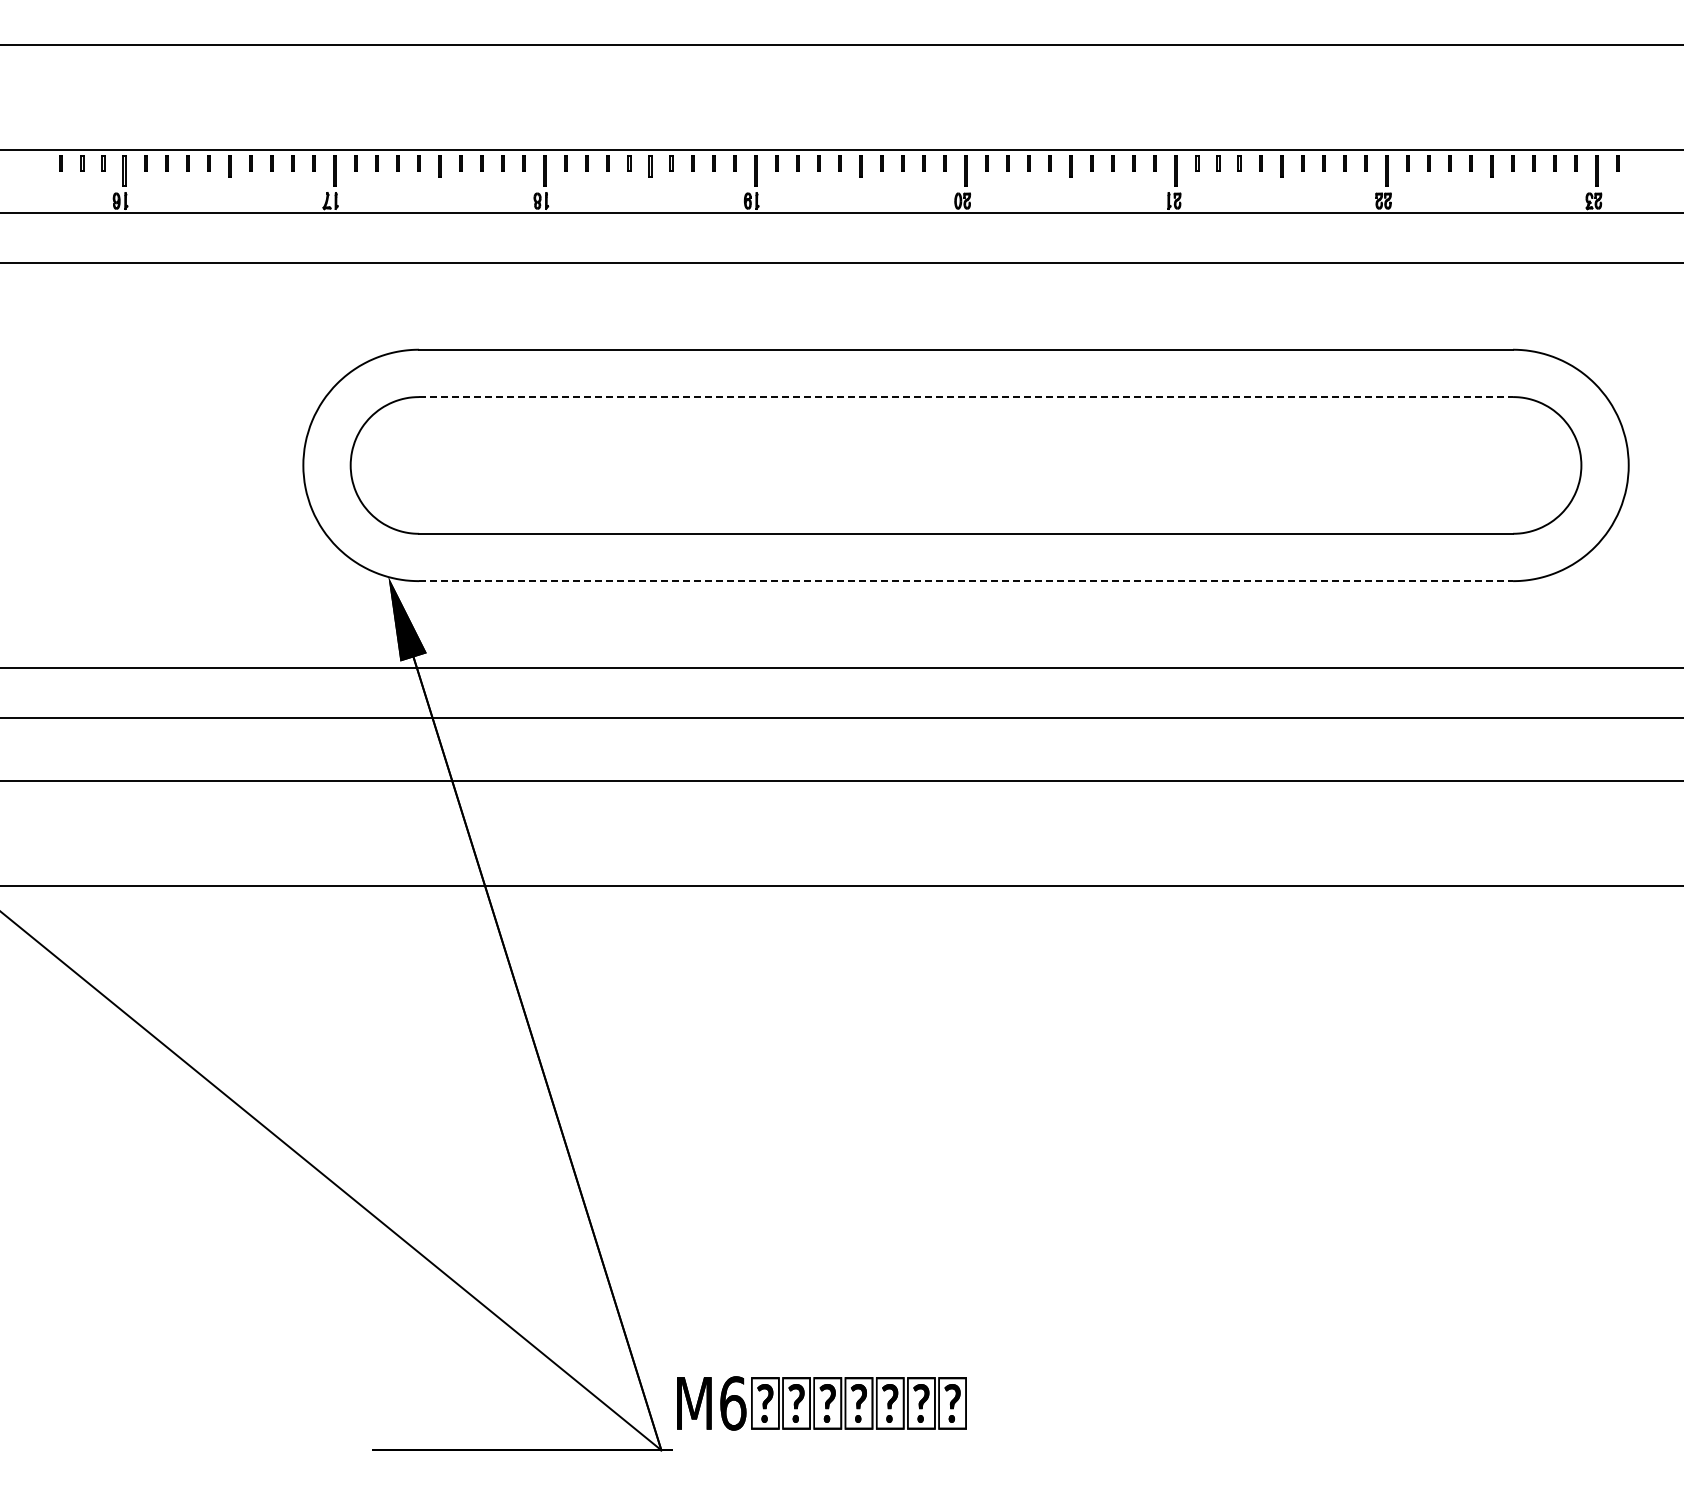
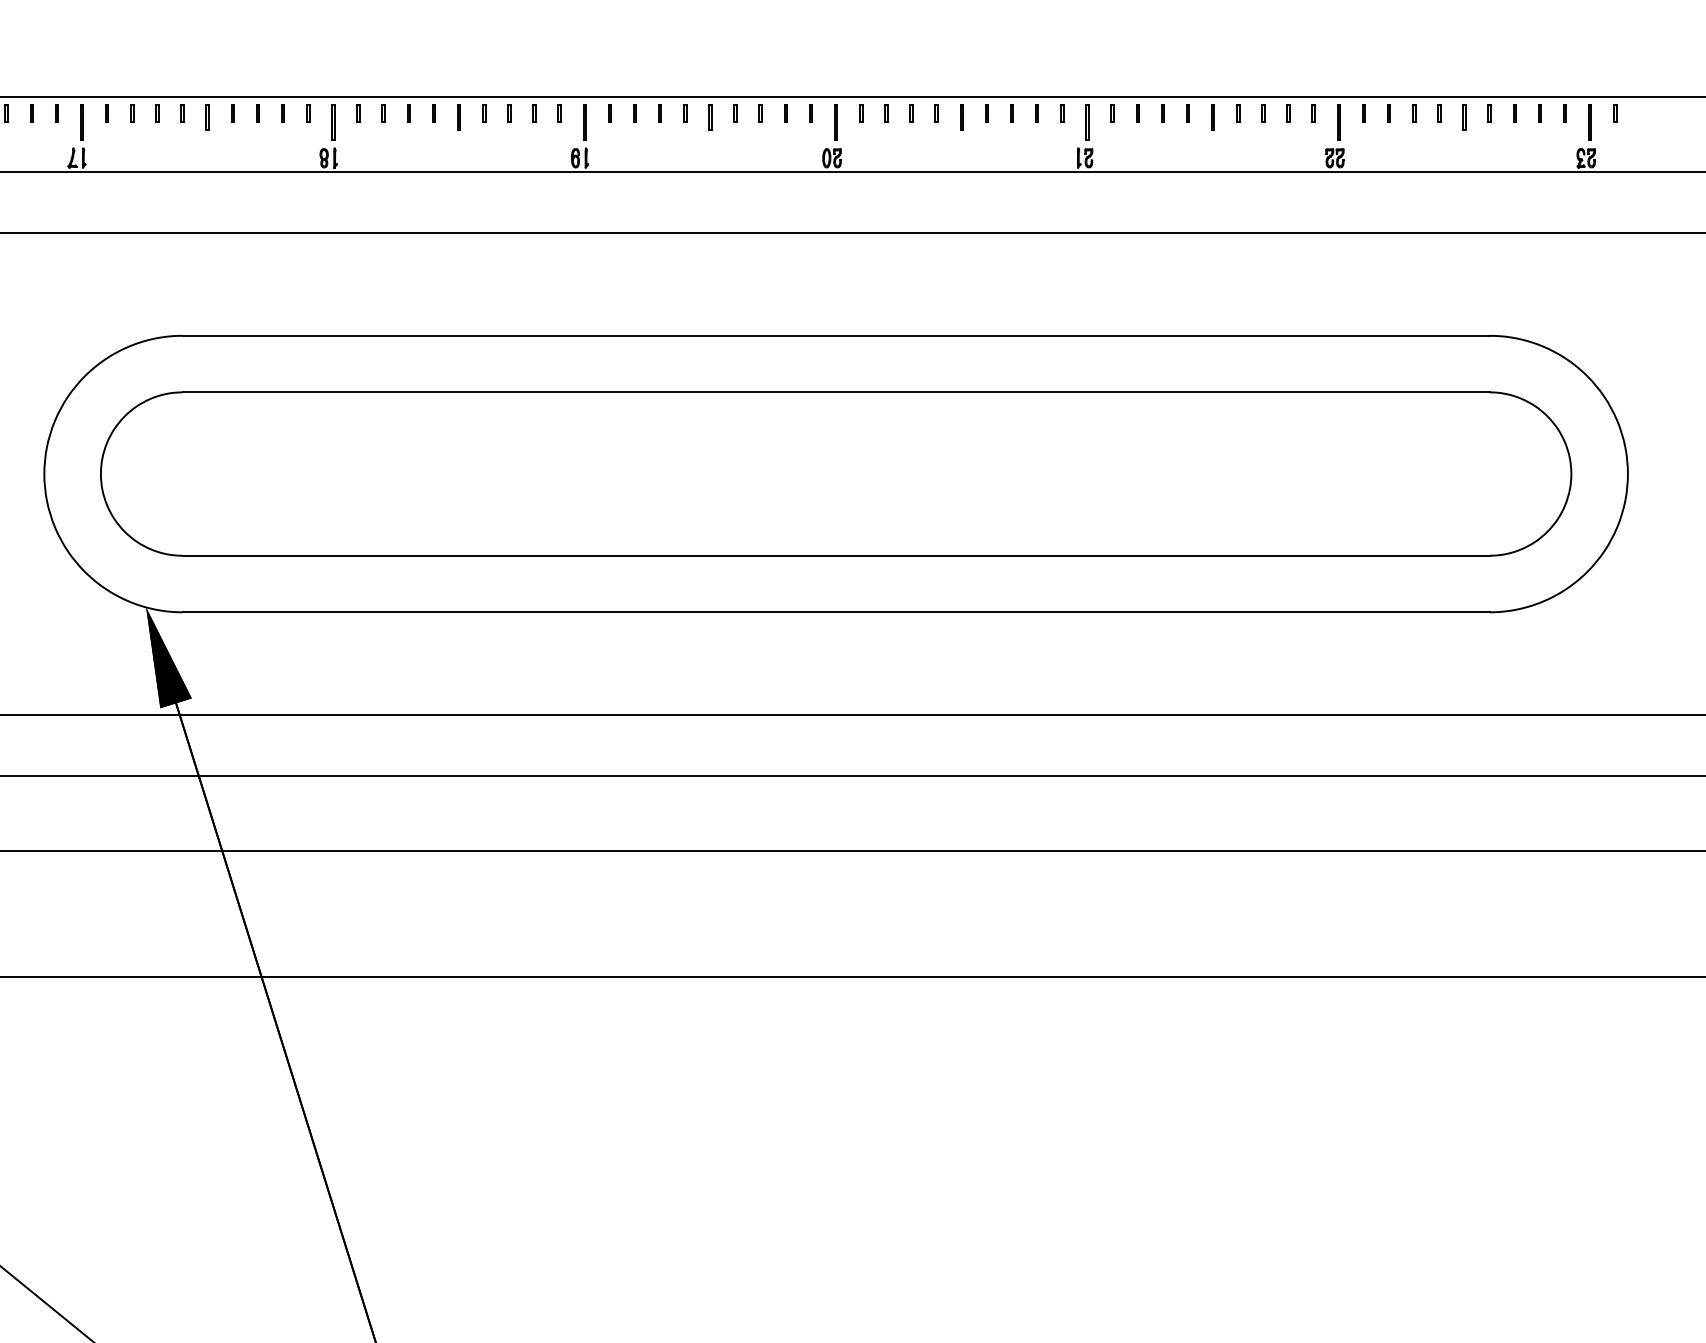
line: (966, 397) -> (836, 392), dashed -> solid
line: (966, 581) -> (836, 612), dashed -> solid

